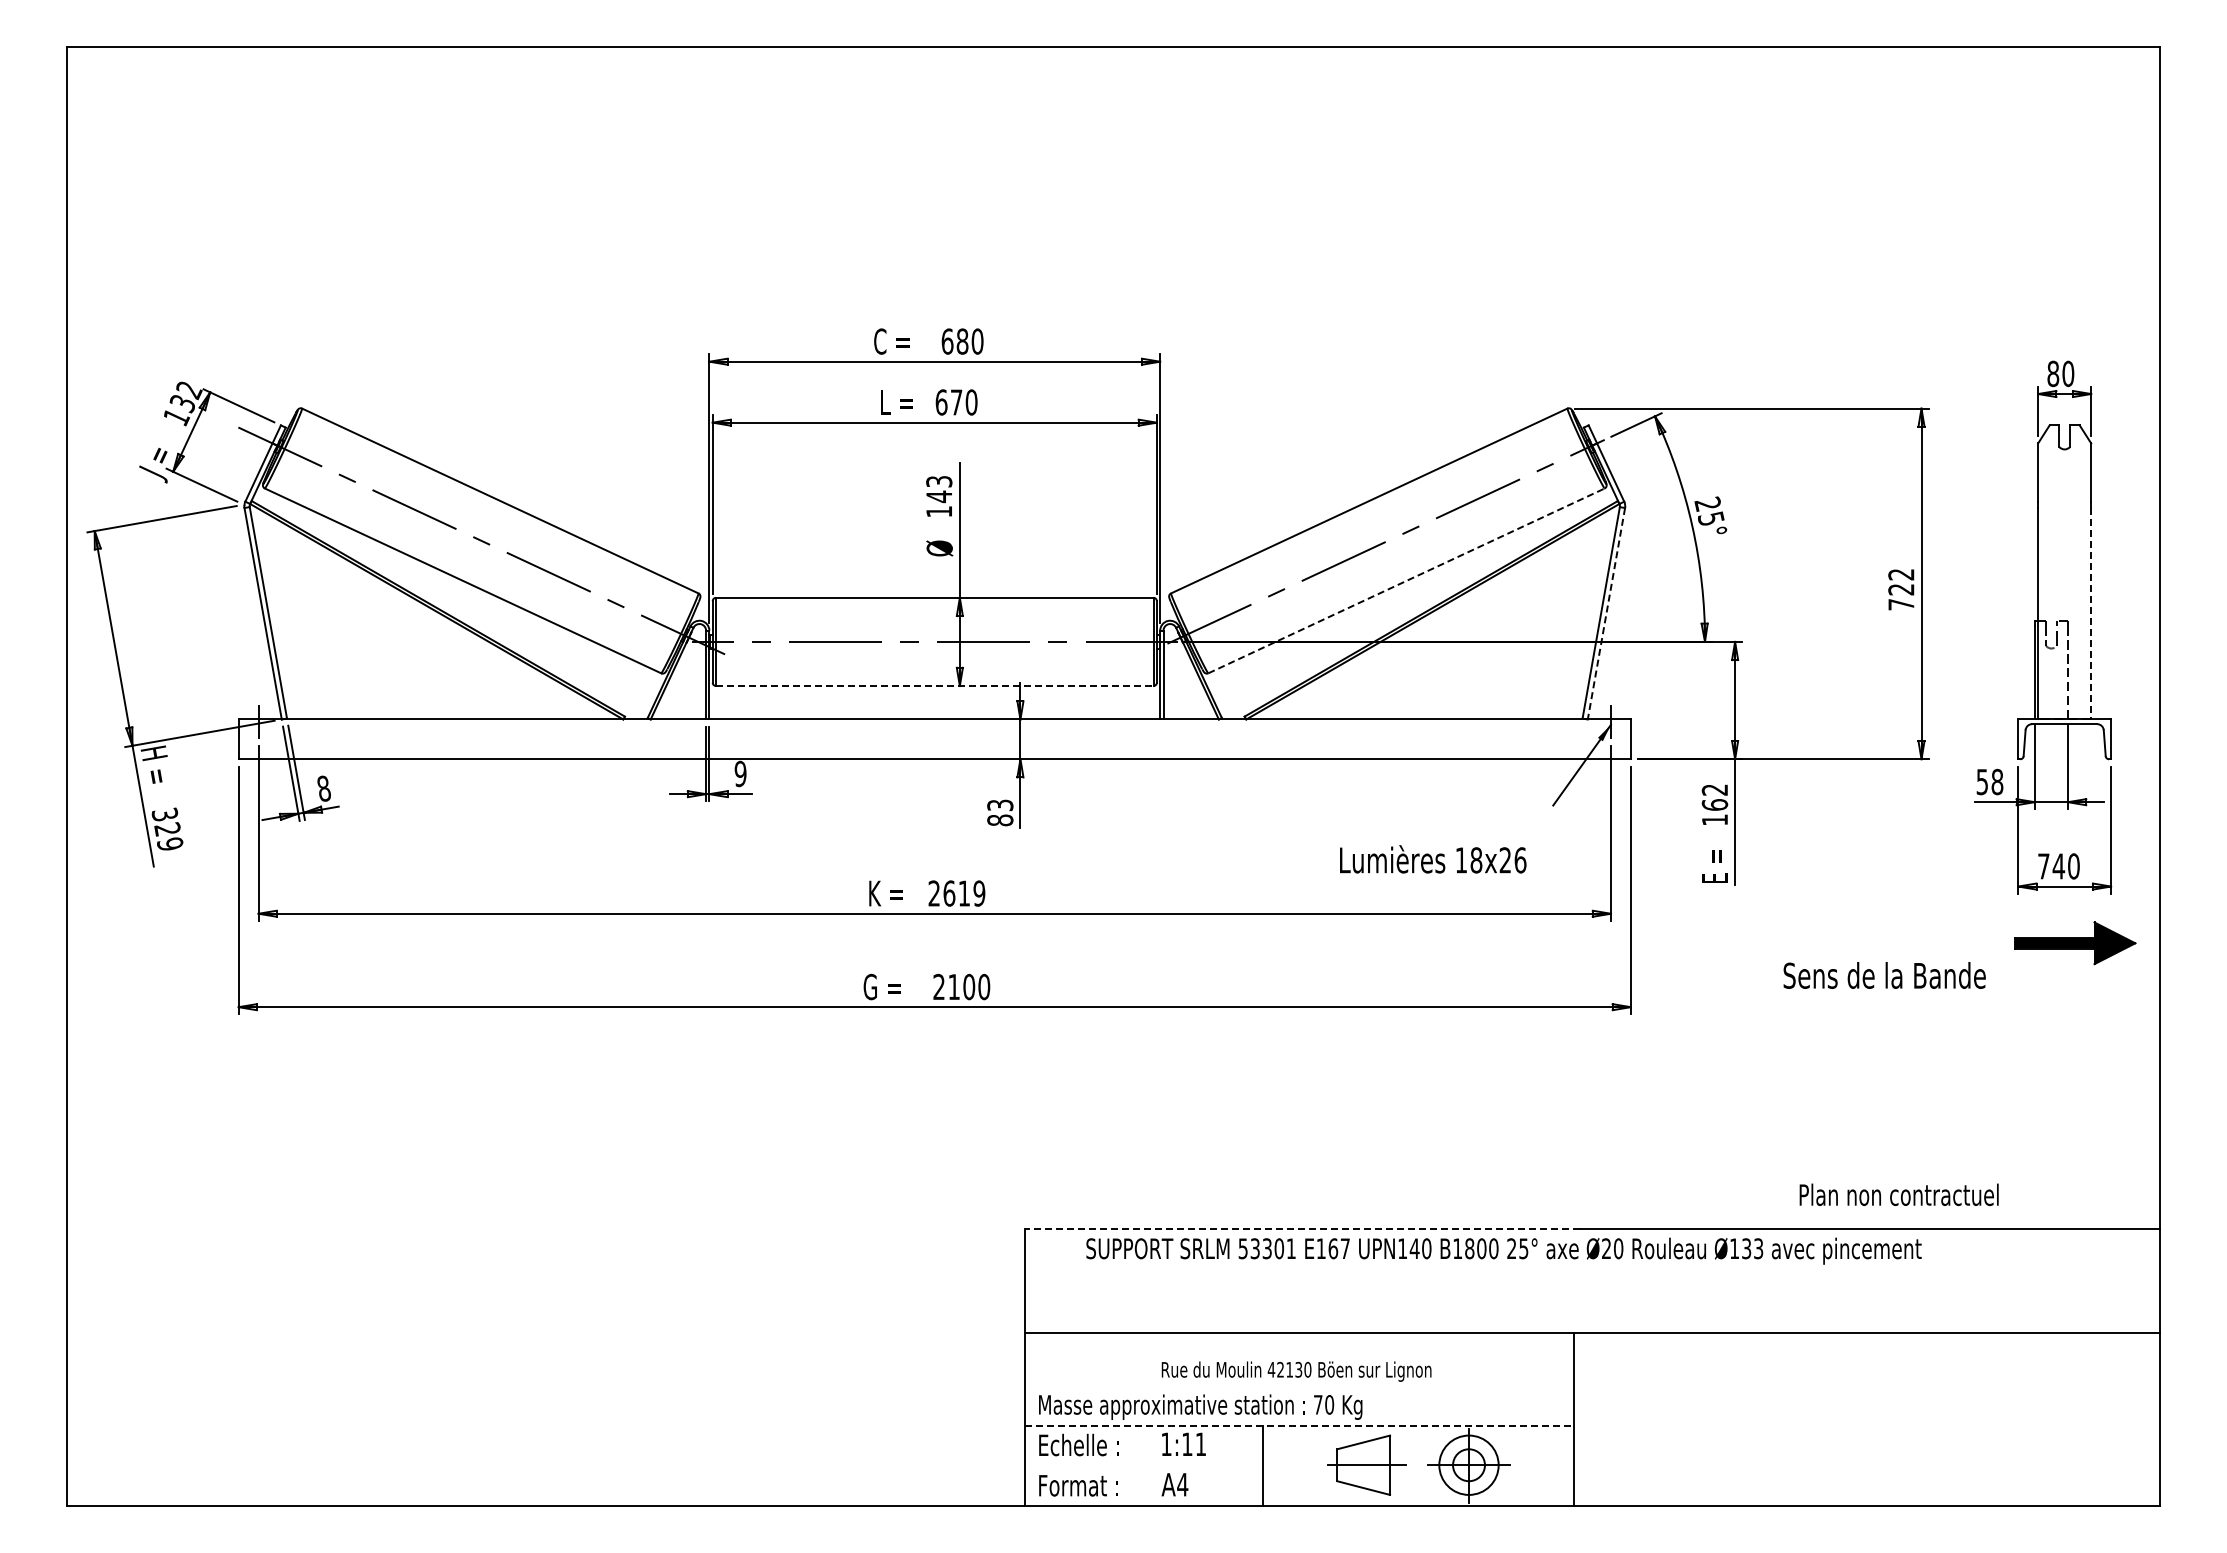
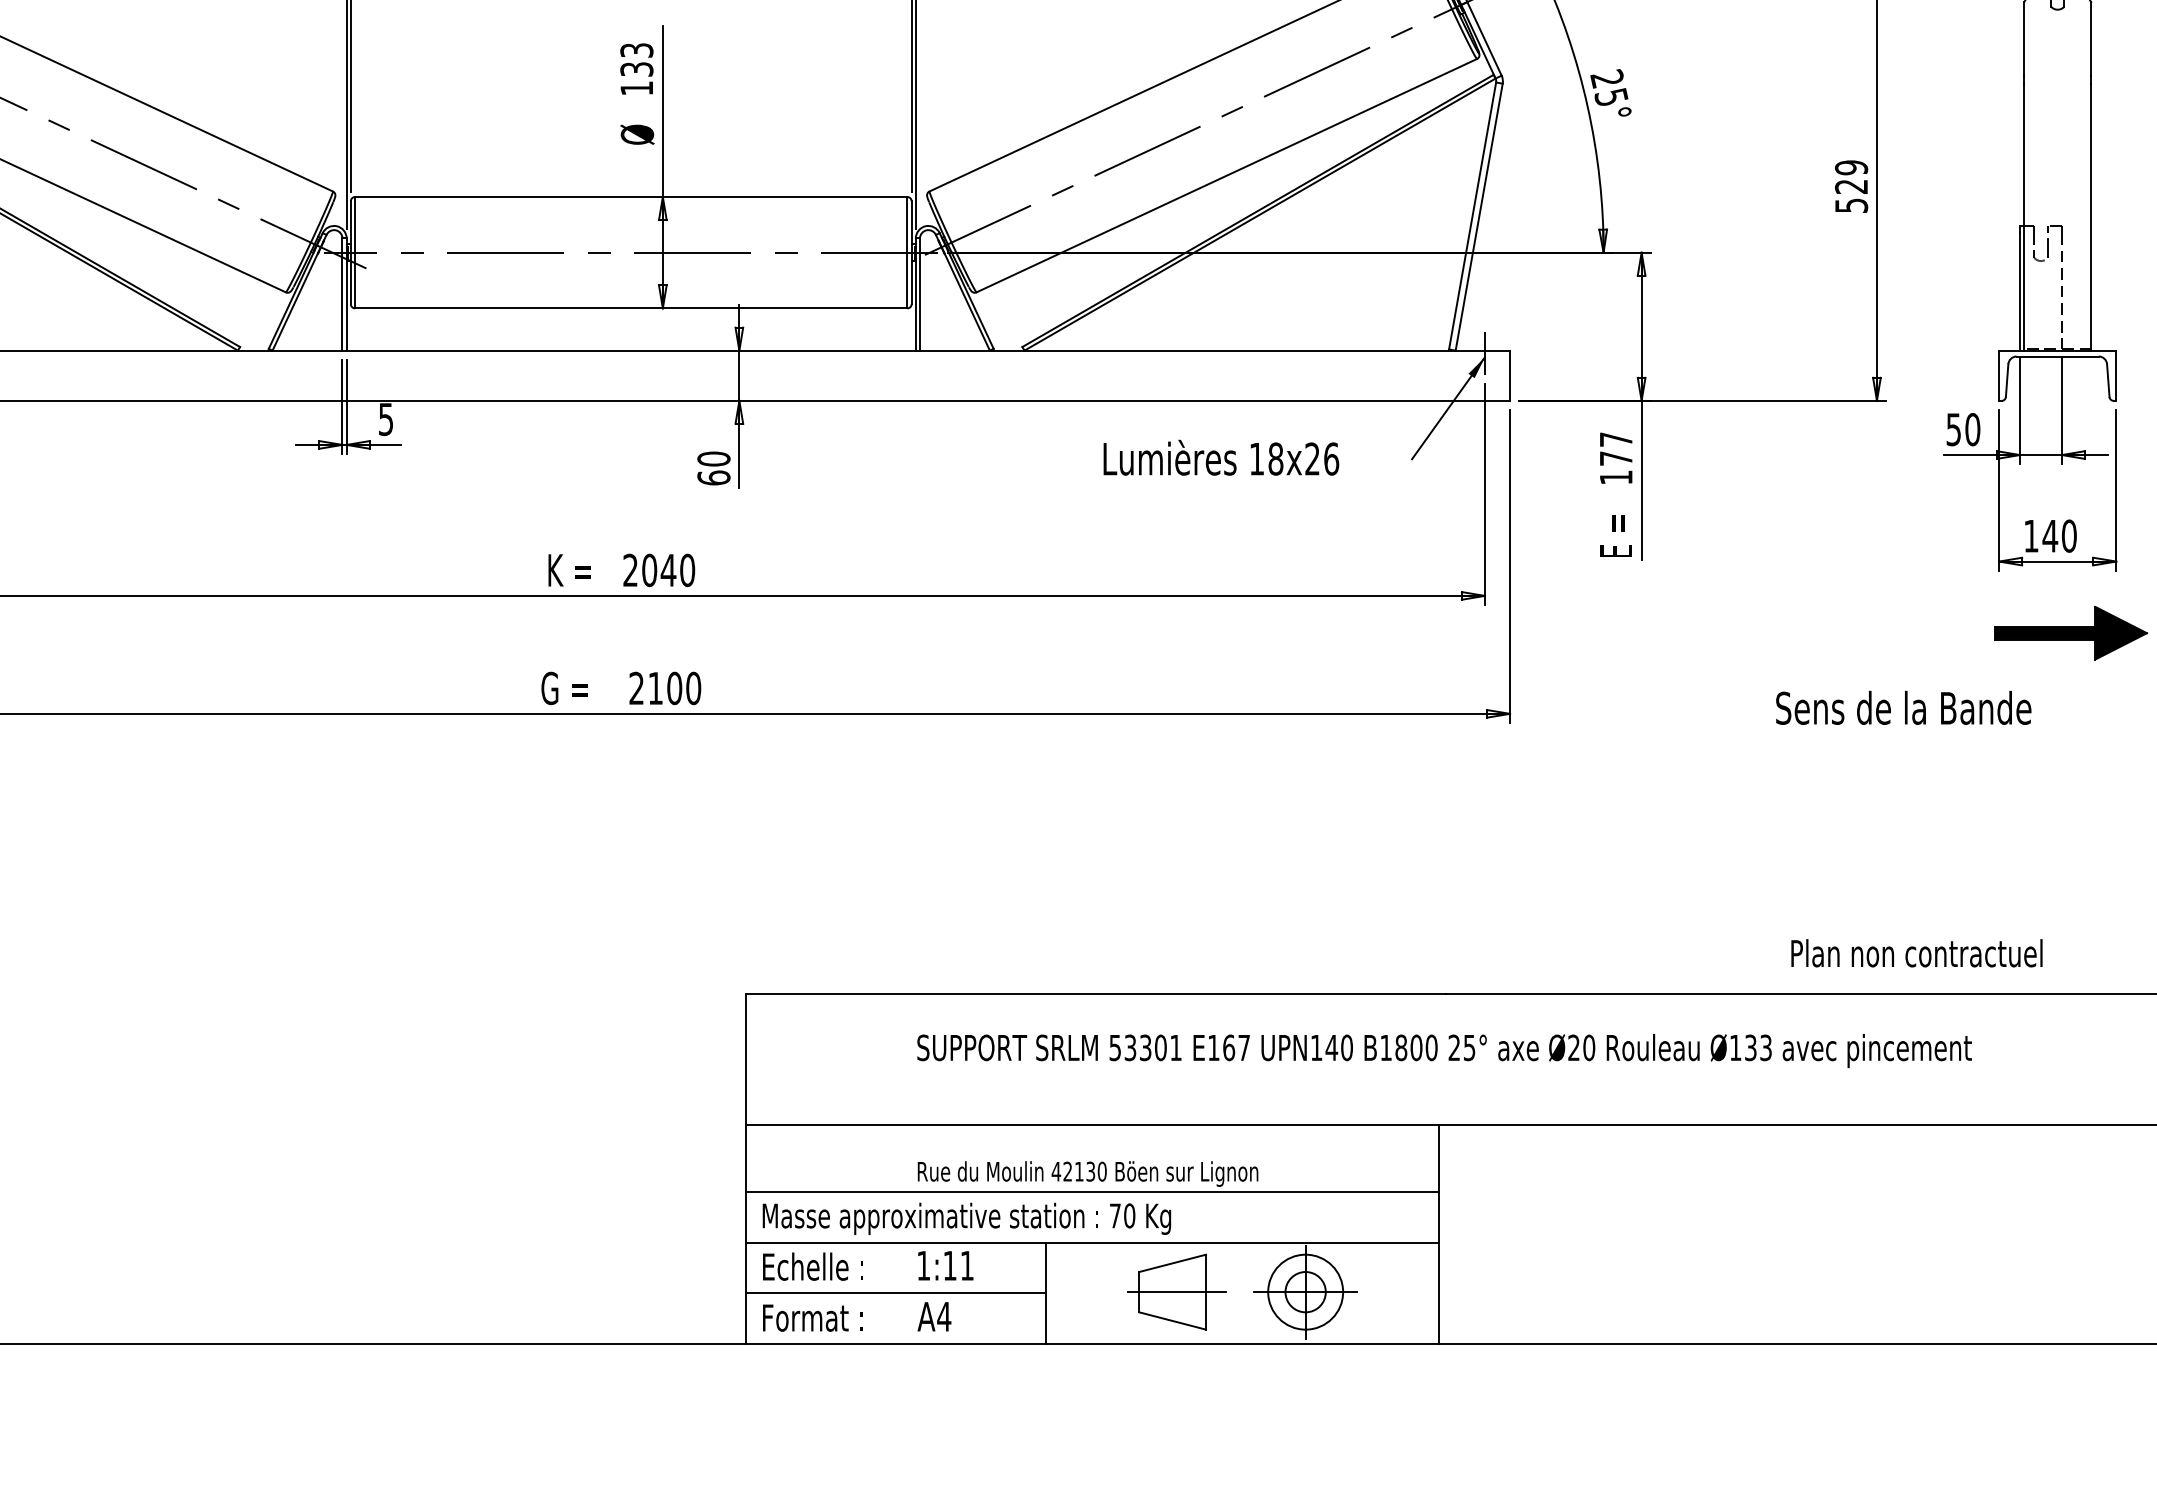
text: (939, 496) -> (637, 69), 143 -> 133
line: (1406, 580) -> (1226, 175), dashed -> solid
text: (1901, 589) -> (1851, 186), 722 -> 529
line: (2091, 613) -> (2091, 216), dashed -> solid
line: (1606, 614) -> (1479, 218), dashed -> solid
line: (934, 686) -> (630, 308), dashed -> solid
text: (740, 773) -> (385, 418), 9 -> 5
text: (1997, 781) -> (1972, 428), 58 -> 50
text: (1714, 797) -> (1615, 449), 162 -> 177
text: (1000, 812) -> (714, 468), 83 -> 60
text: (1433, 859) -> (1221, 457), moved
text: (2043, 866) -> (2030, 536), 740 -> 140
text: (964, 893) -> (668, 570), 2619 -> 2040
text: (1884, 975) -> (1903, 707), moved
text: (1898, 1194) -> (1916, 952), moved
line: (1302, 1229) -> (1095, 994), dashed -> solid
text: (1503, 1250) -> (1443, 1050), moved
line: (1299, 1385) -> (1091, 1191), added
line: (1299, 1426) -> (1091, 1243), dashed -> solid
line: (1144, 1466) -> (895, 1293), added

